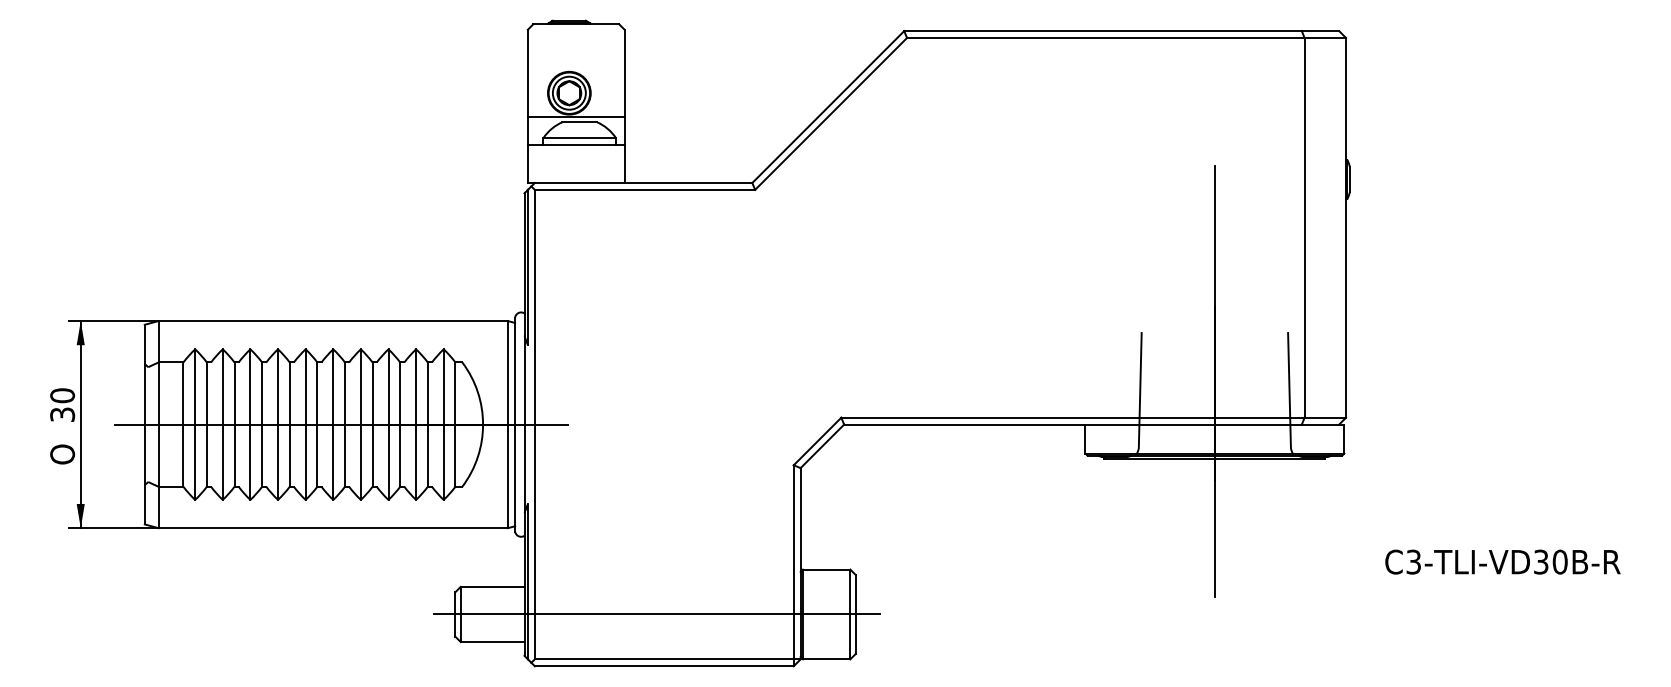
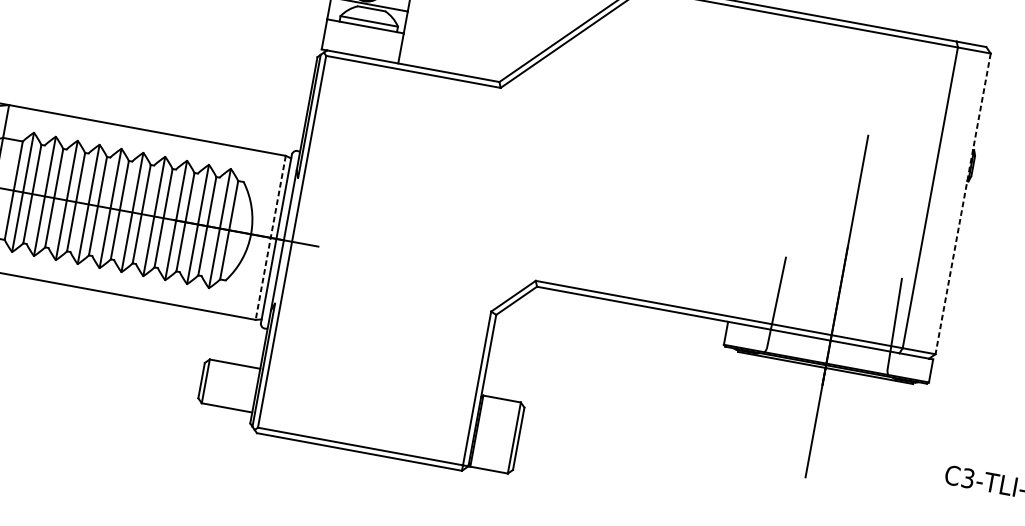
line: (1346, 227) -> (963, 203), solid -> dashed
line: (507, 424) -> (270, 237), solid -> dashed
line: (656, 614) -> (360, 409), removed

